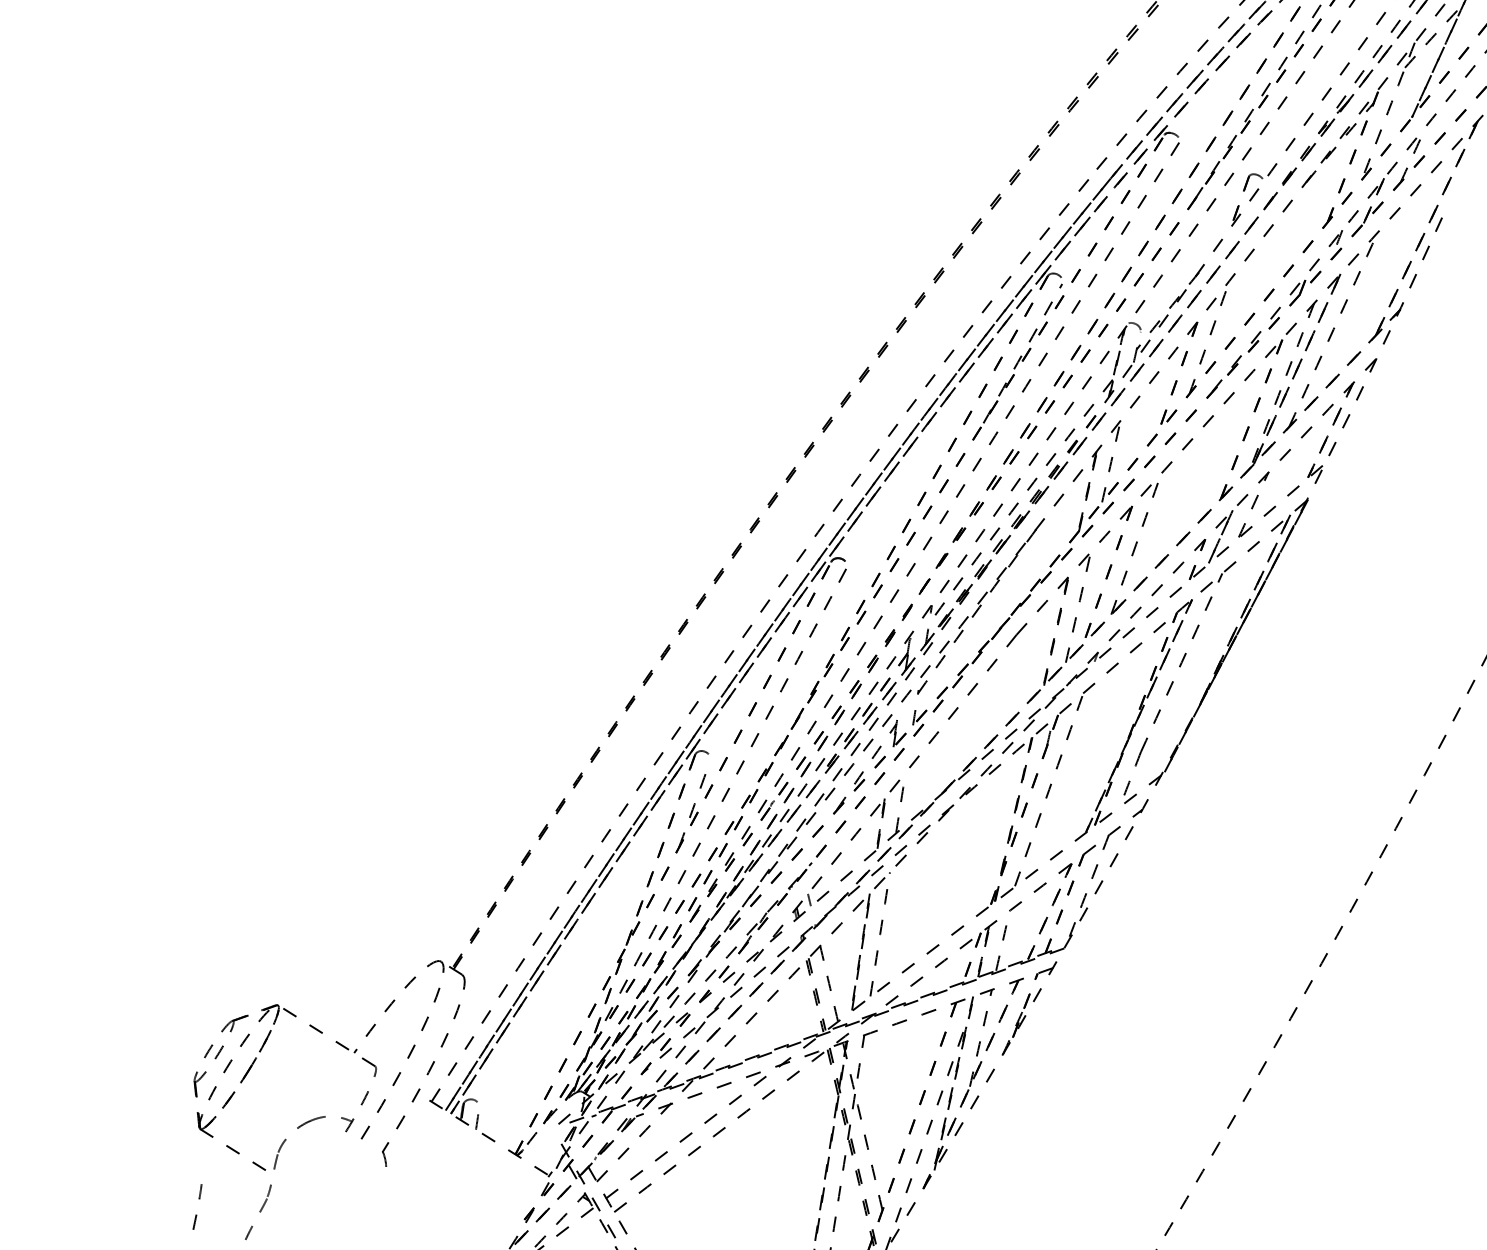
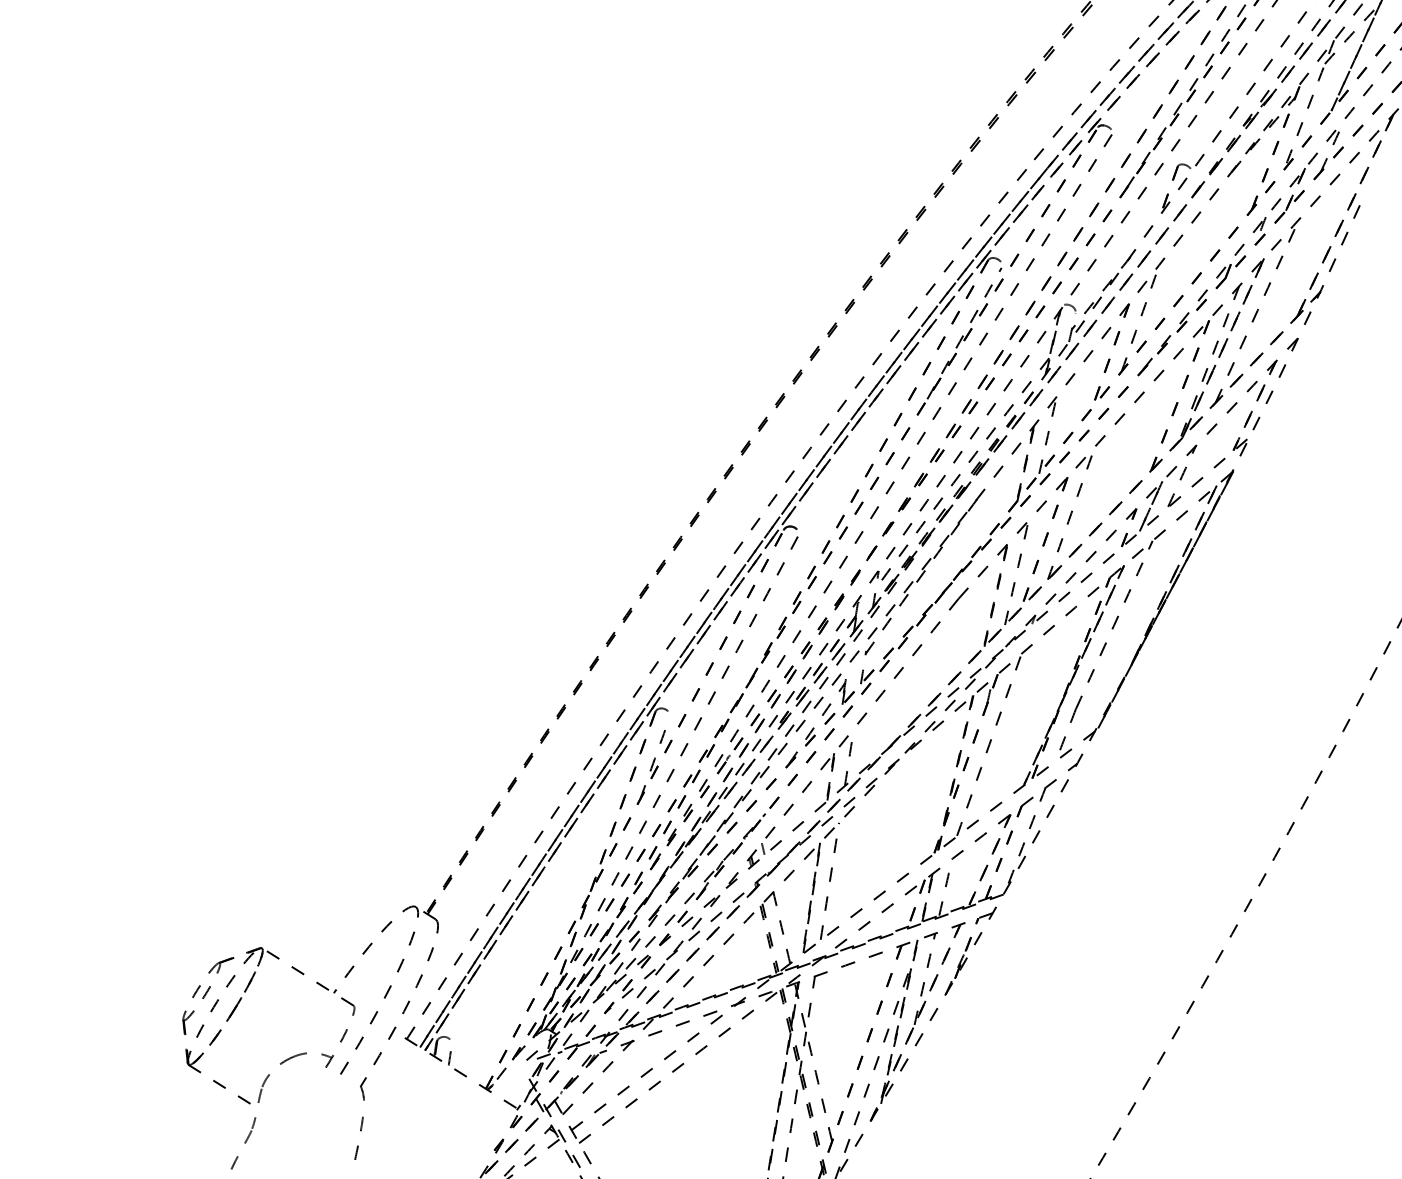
curve: (199, 1199) -> (360, 1131), moved

